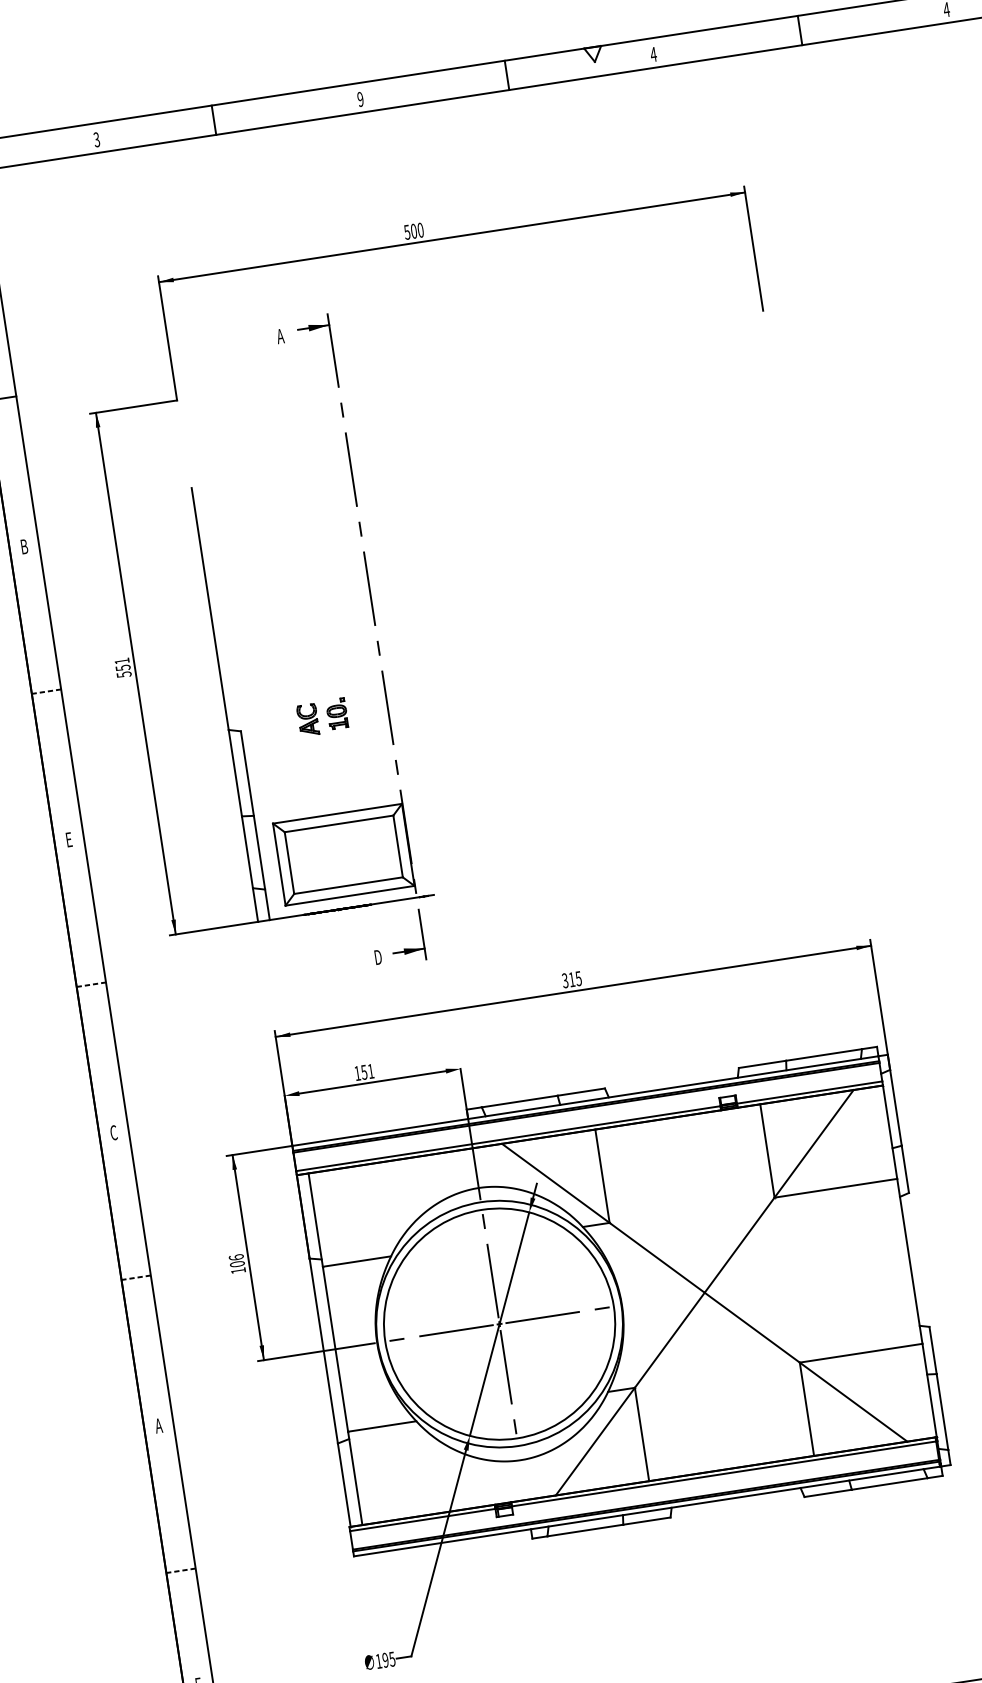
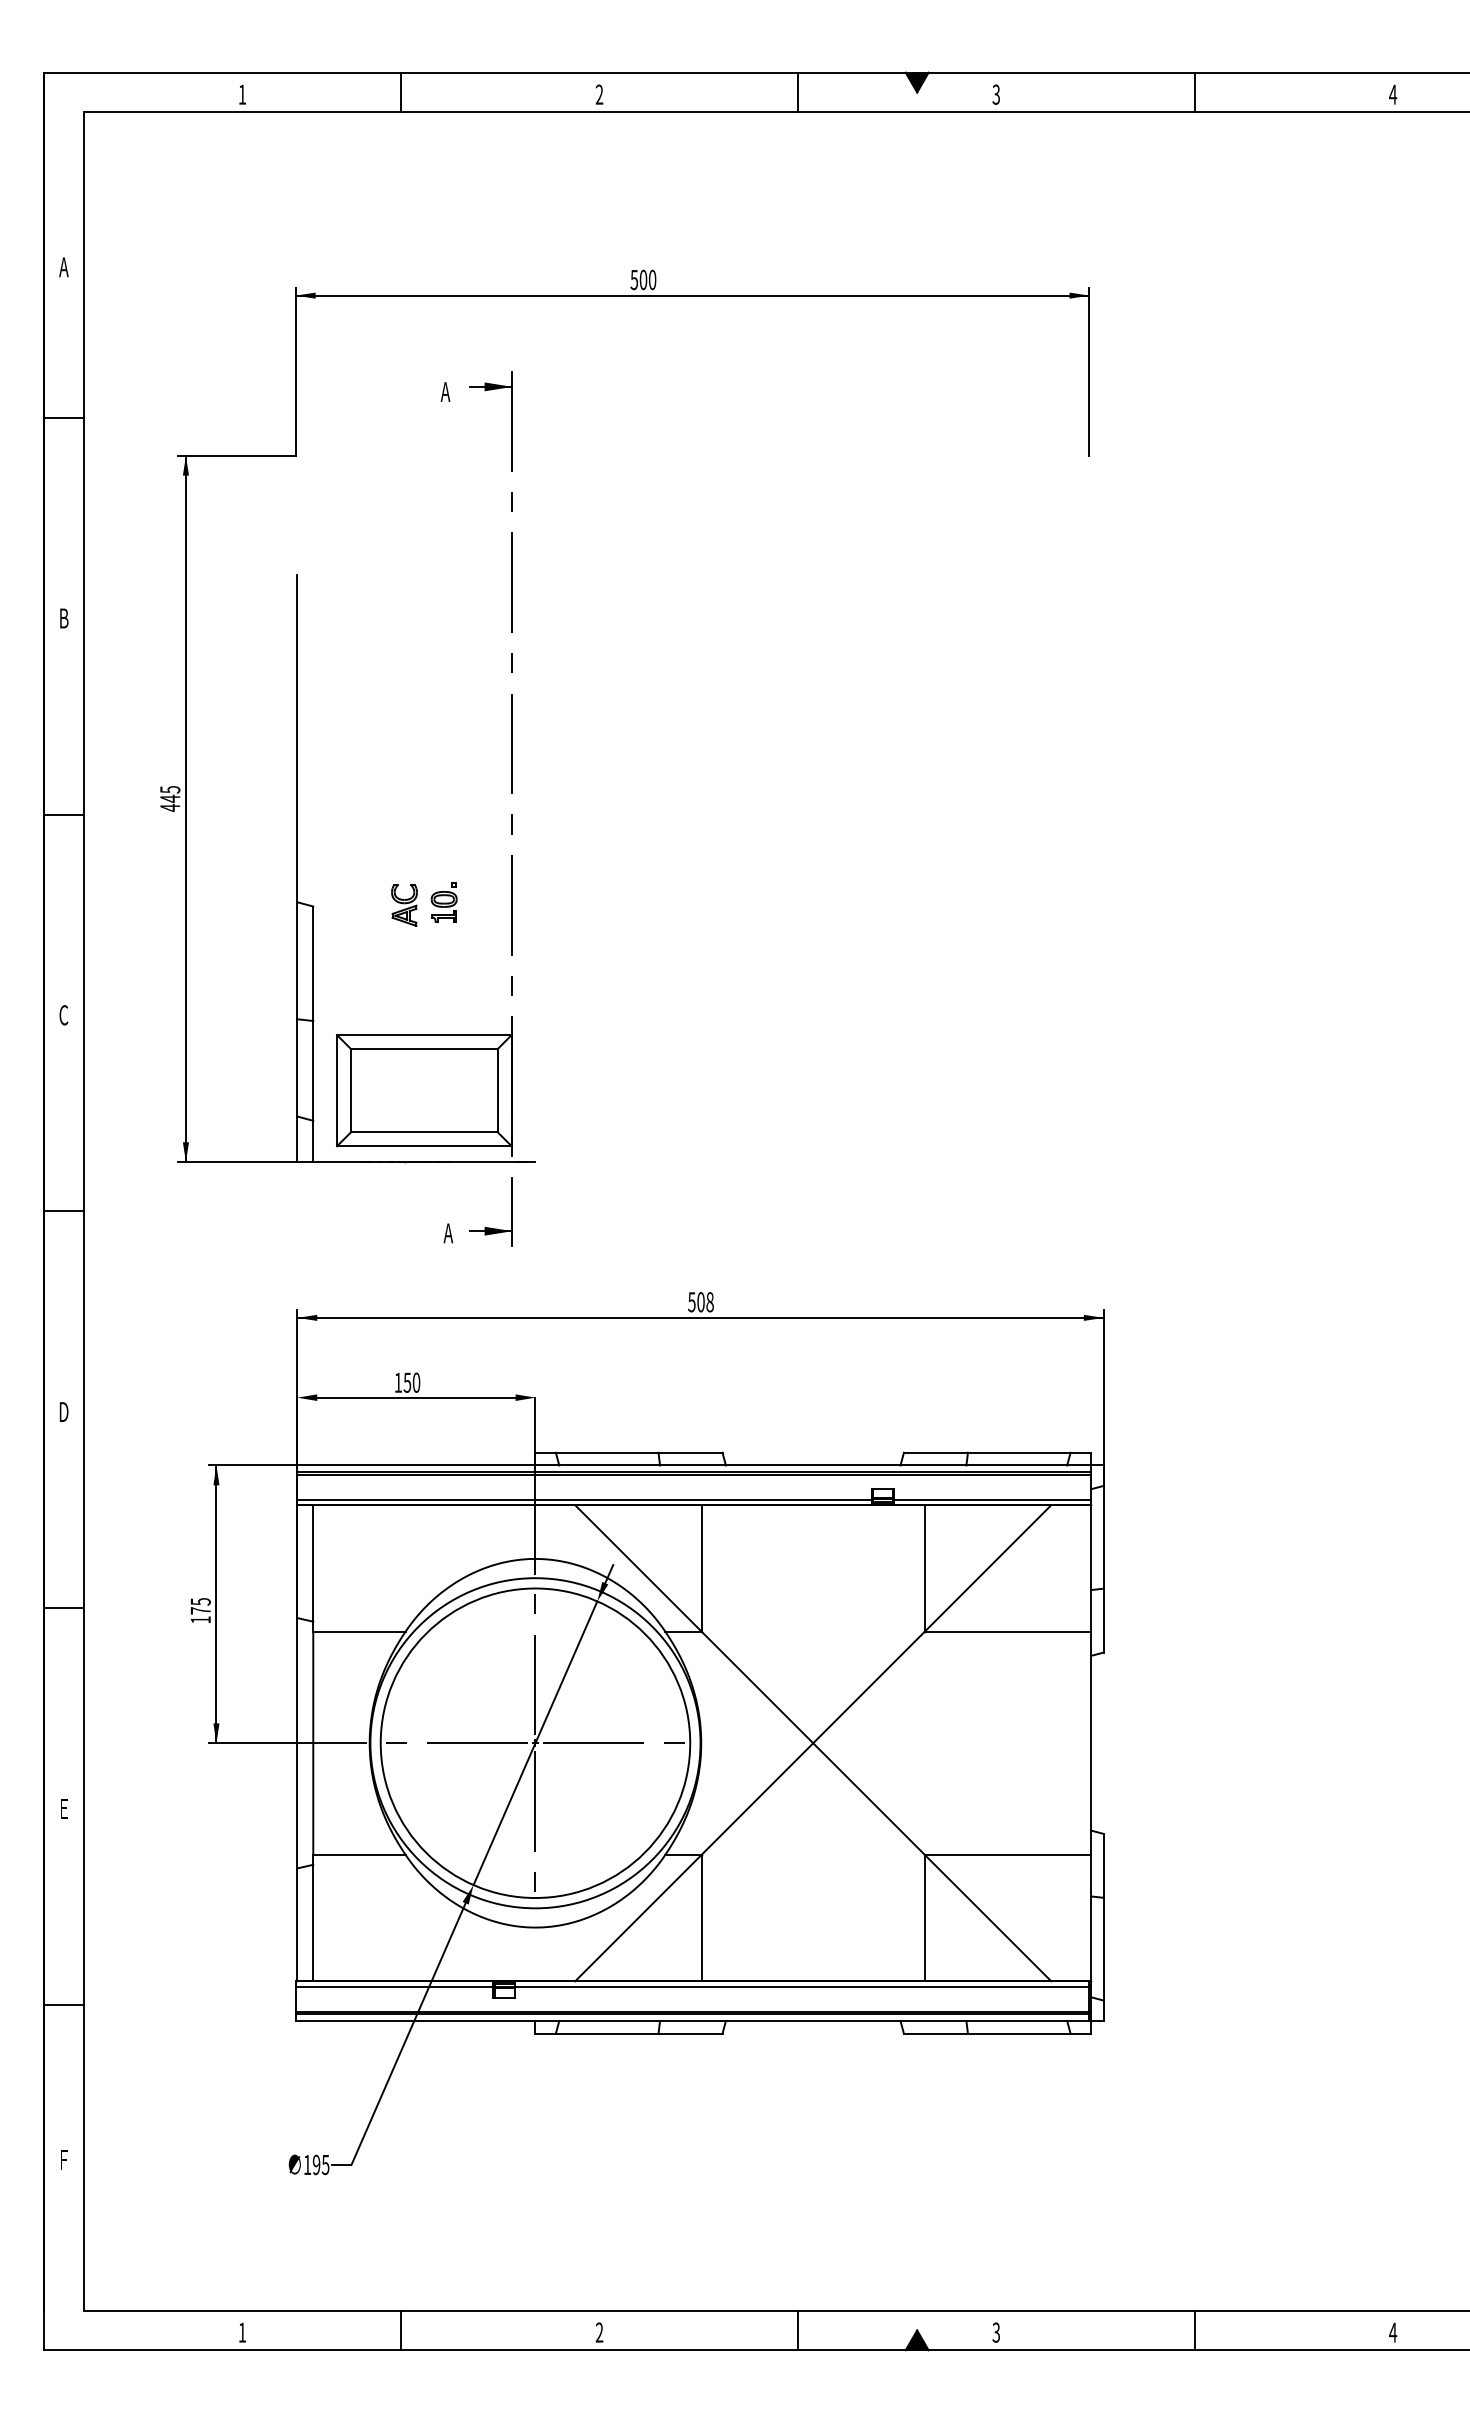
fill: (593, 54) -> (916, 82), added
text: (653, 54) -> (996, 94), 4 -> 3
text: (360, 99) -> (599, 94), 9 -> 2
text: (96, 139) -> (241, 94), 3 -> 1
text: (123, 668) -> (170, 799), 551 -> 445
line: (46, 691) -> (64, 814), dashed -> solid
text: (68, 840) -> (63, 1015), E -> C
text: (377, 957) -> (448, 1233), D -> A
text: (571, 979) -> (700, 1302), 315 -> 508
line: (91, 984) -> (64, 1211), dashed -> solid
text: (370, 1071) -> (416, 1382), 151 -> 150
text: (113, 1132) -> (63, 1411), C -> D
text: (236, 1261) -> (200, 1606), 106 -> 175
line: (136, 1277) -> (64, 1608), dashed -> solid
text: (158, 1425) -> (63, 1808), A -> E
line: (181, 1571) -> (64, 2005), dashed -> solid

